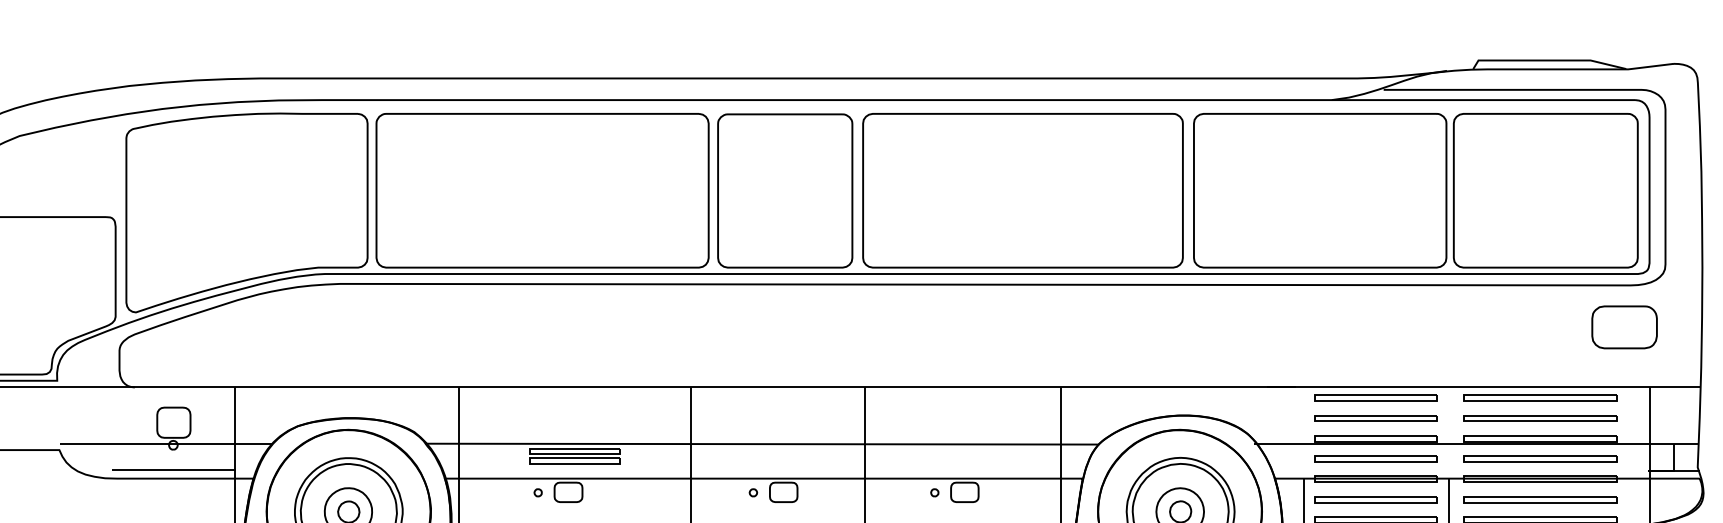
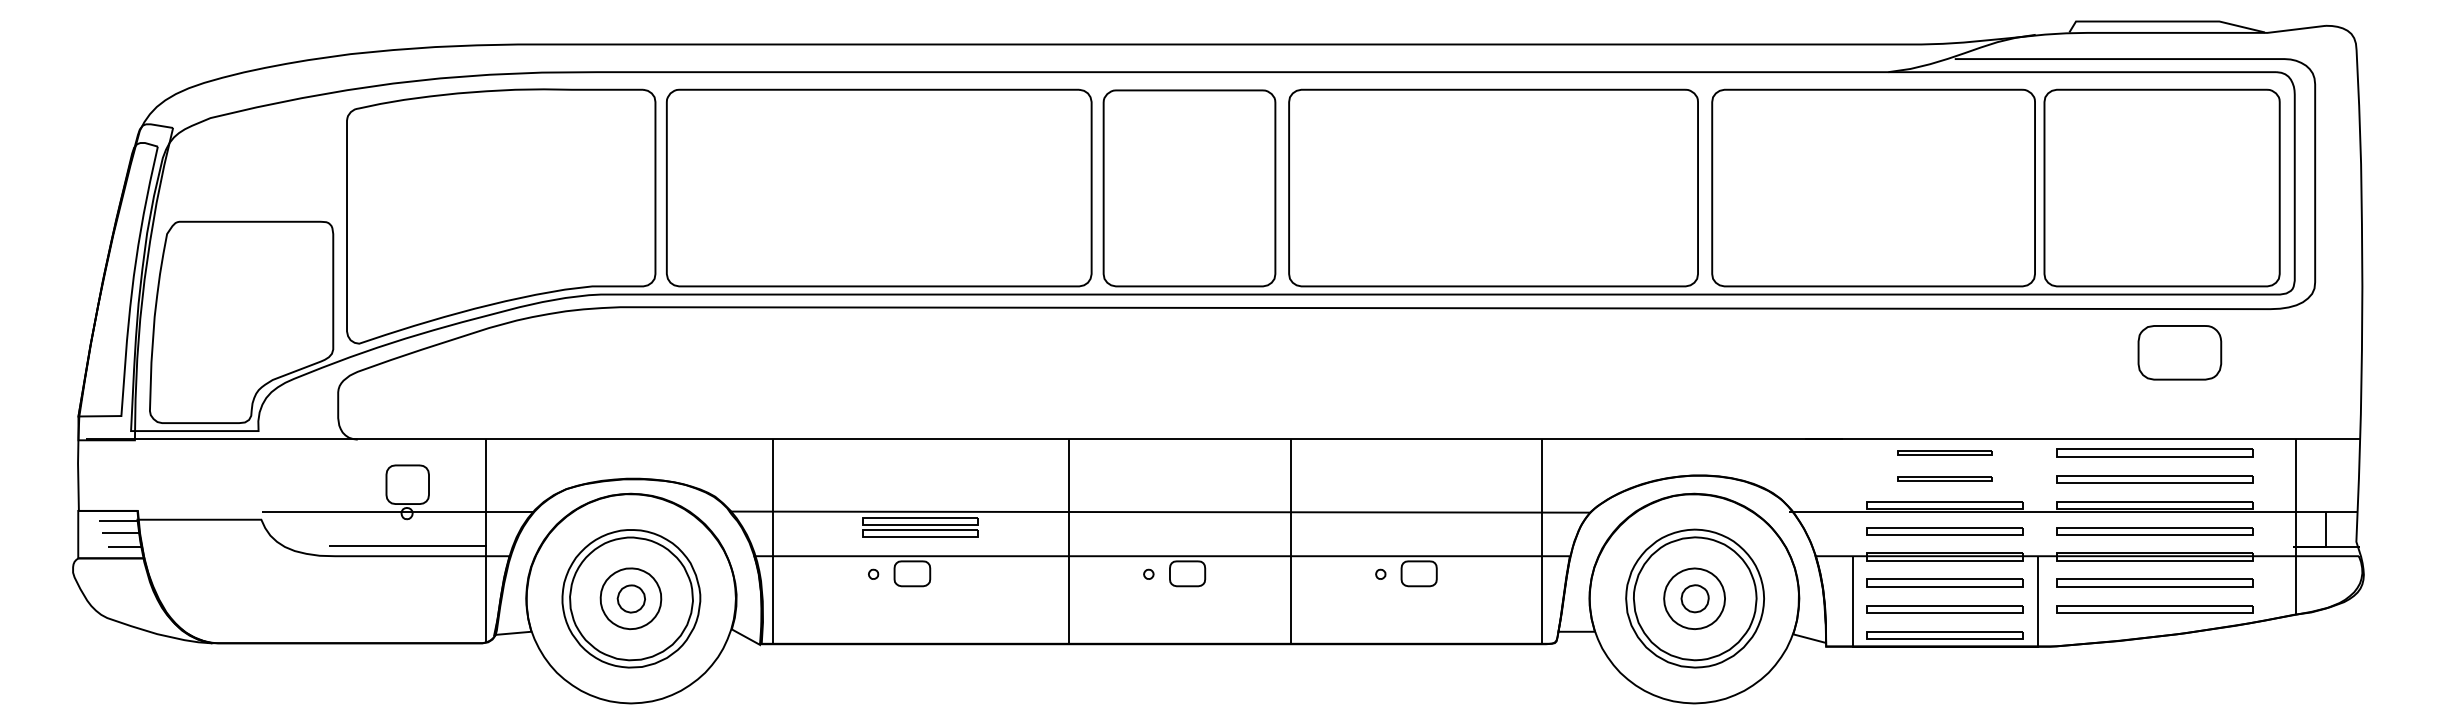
part: (1624, 327) -> (2179, 352), moved
part: (1375, 397) -> (1944, 452), size x0.6
part: (1375, 418) -> (1944, 479), size x0.6

